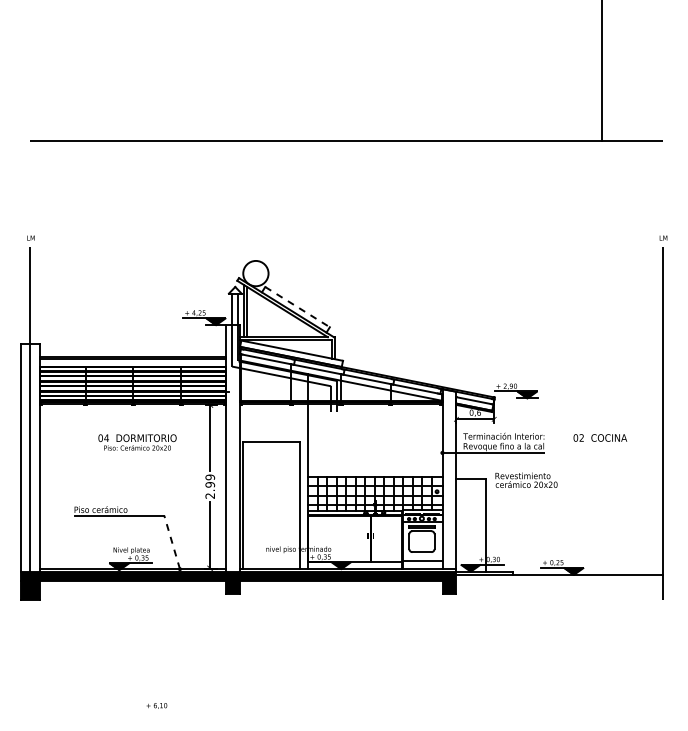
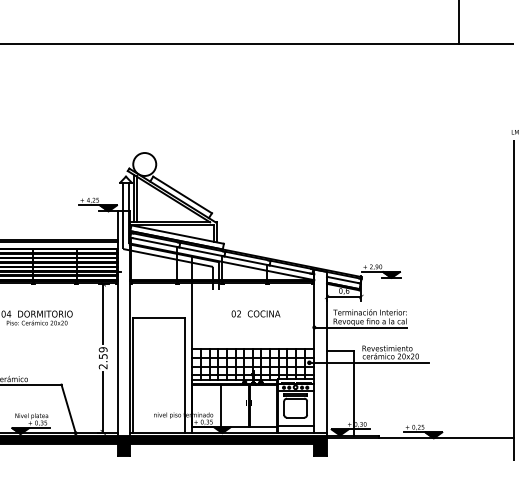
line: (297, 307) -> (182, 195), dashed -> solid
text: (600, 437) -> (256, 313), moved
text: (209, 484) -> (102, 356), 2.99 -> 2.59
line: (502, 491) -> (368, 362), added
line: (339, 539) -> (220, 406), added
line: (172, 542) -> (68, 408), dashed -> solid

